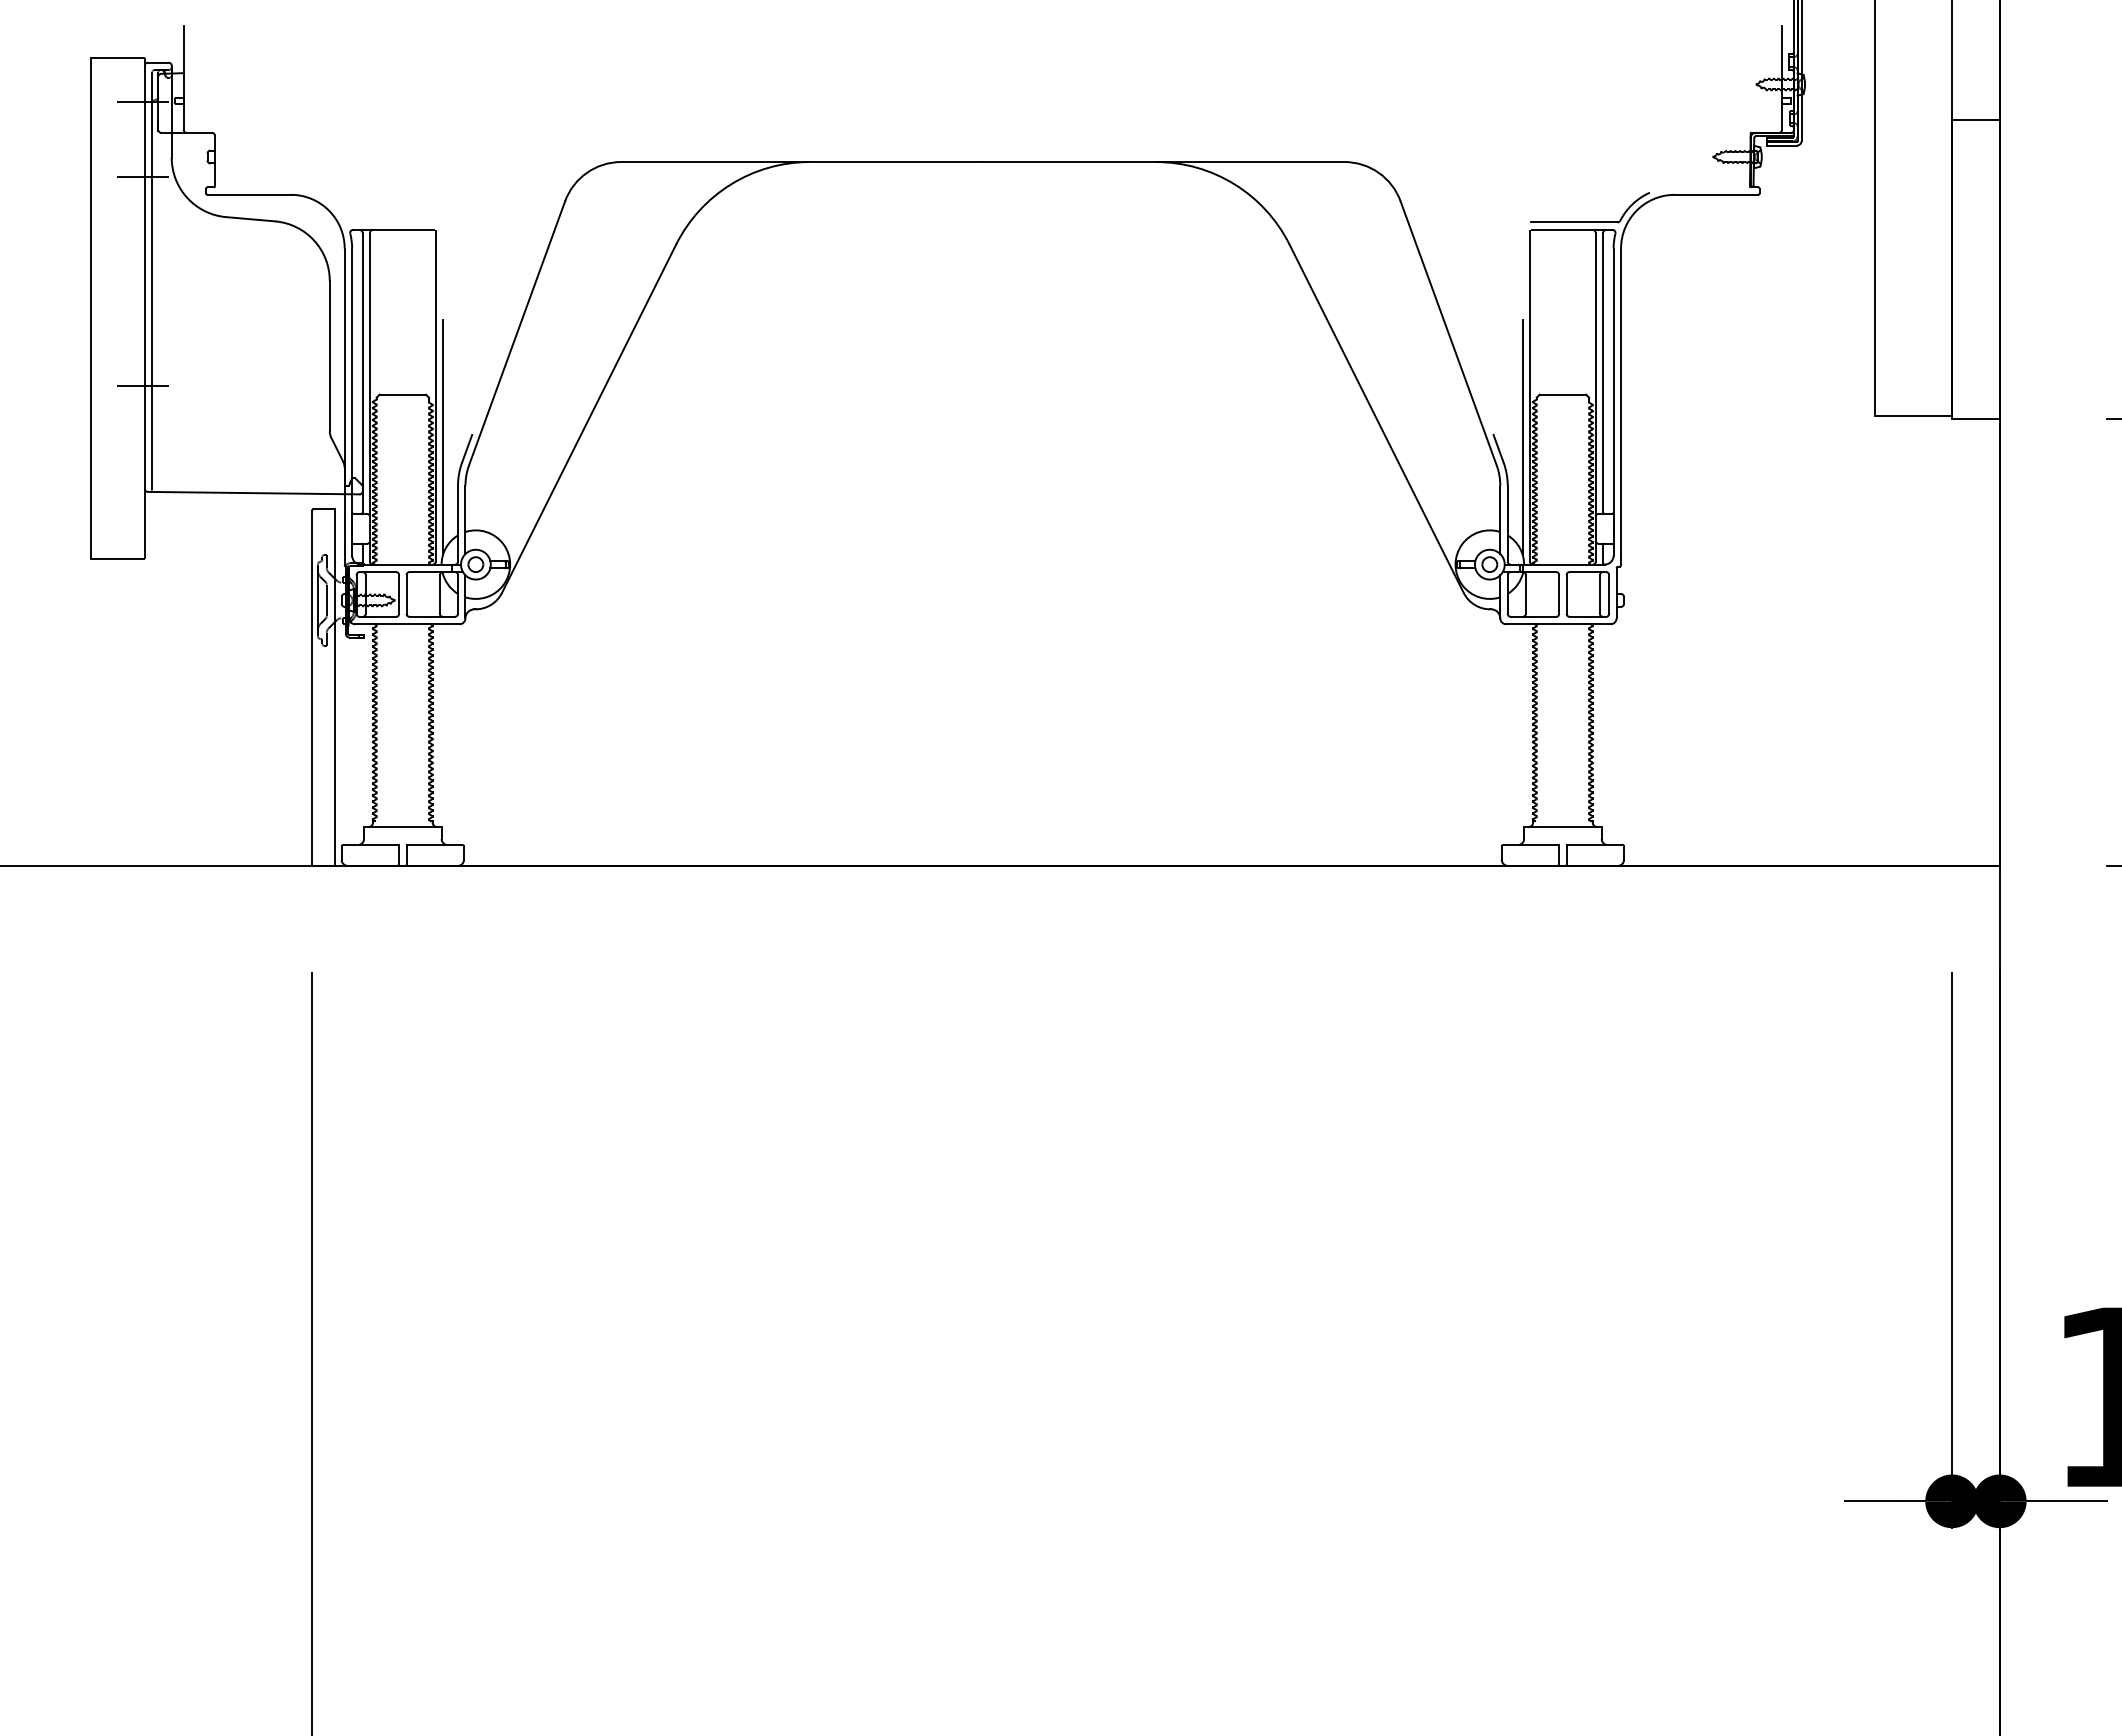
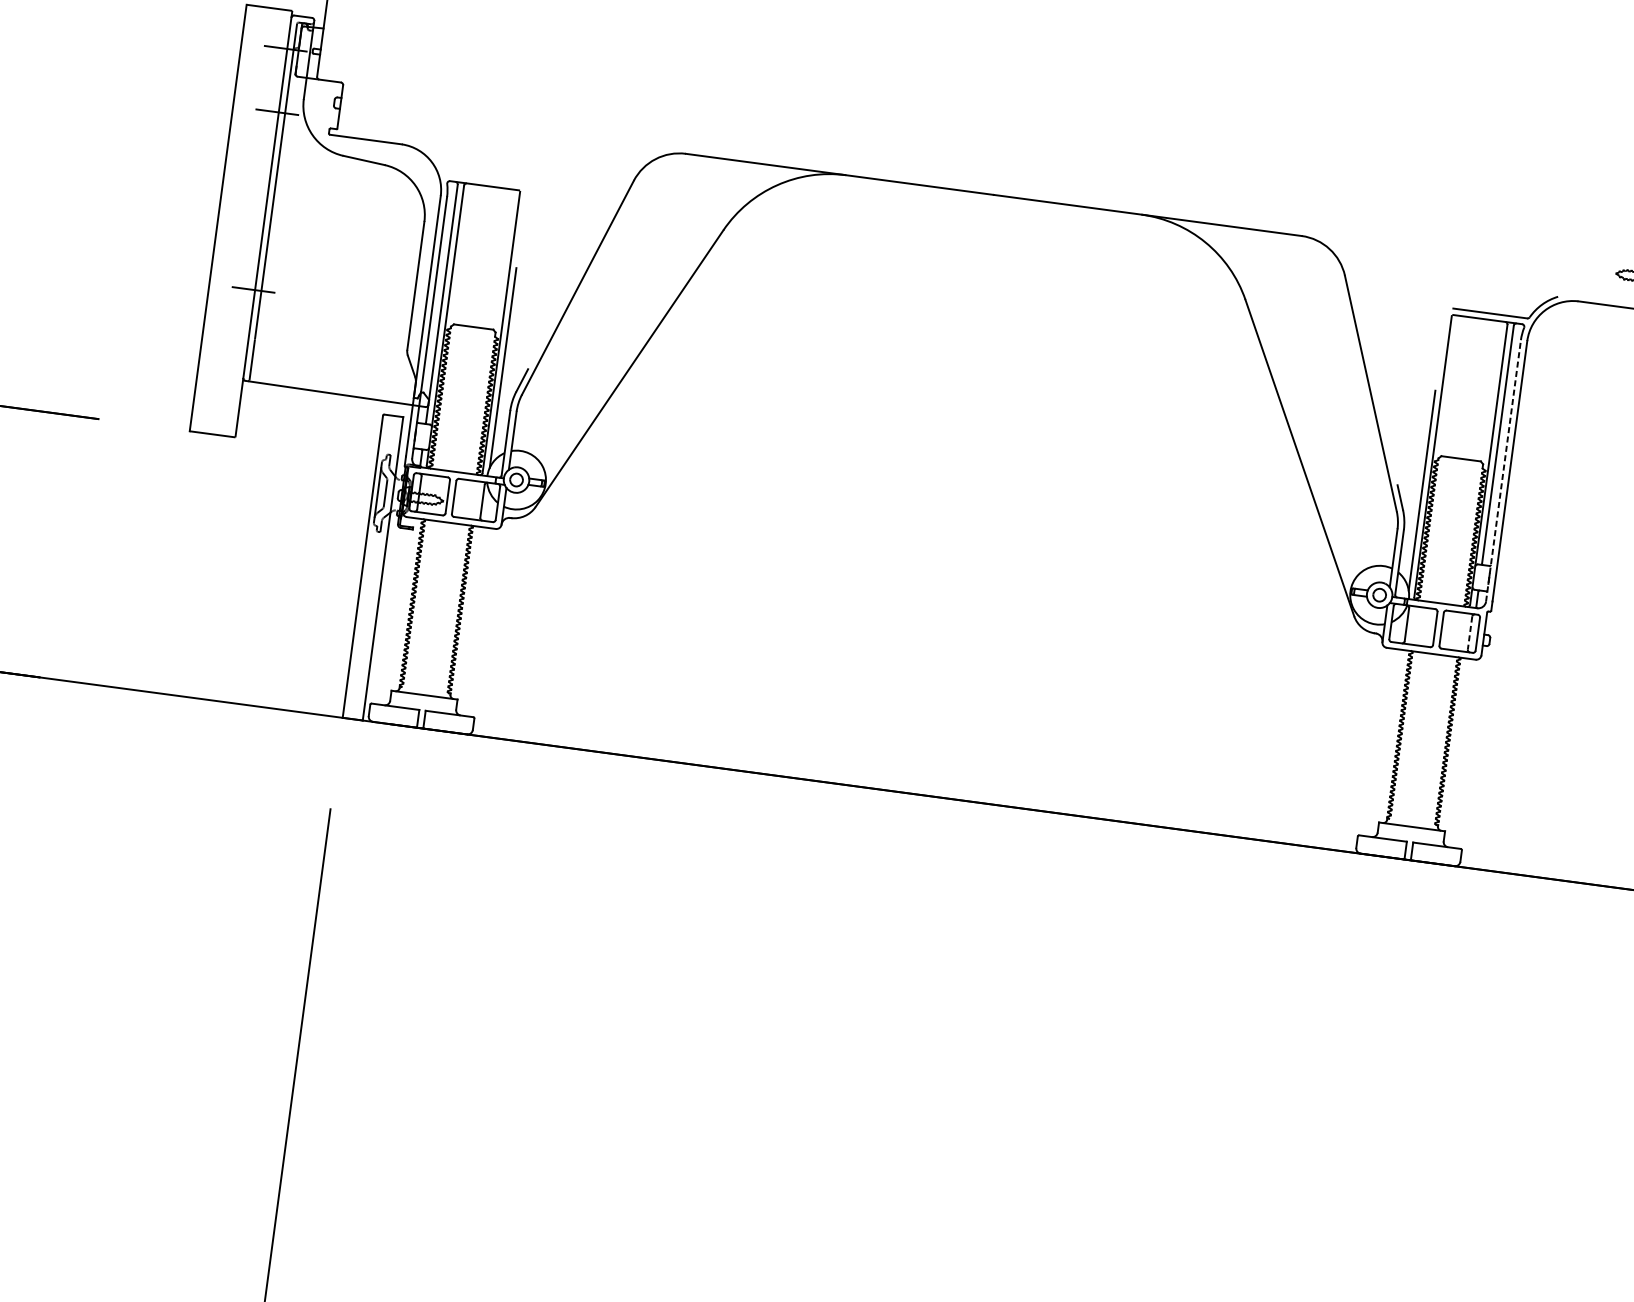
line: (1613, 402) -> (1503, 471), solid -> dashed
line: (1599, 594) -> (1469, 633), solid -> dashed

